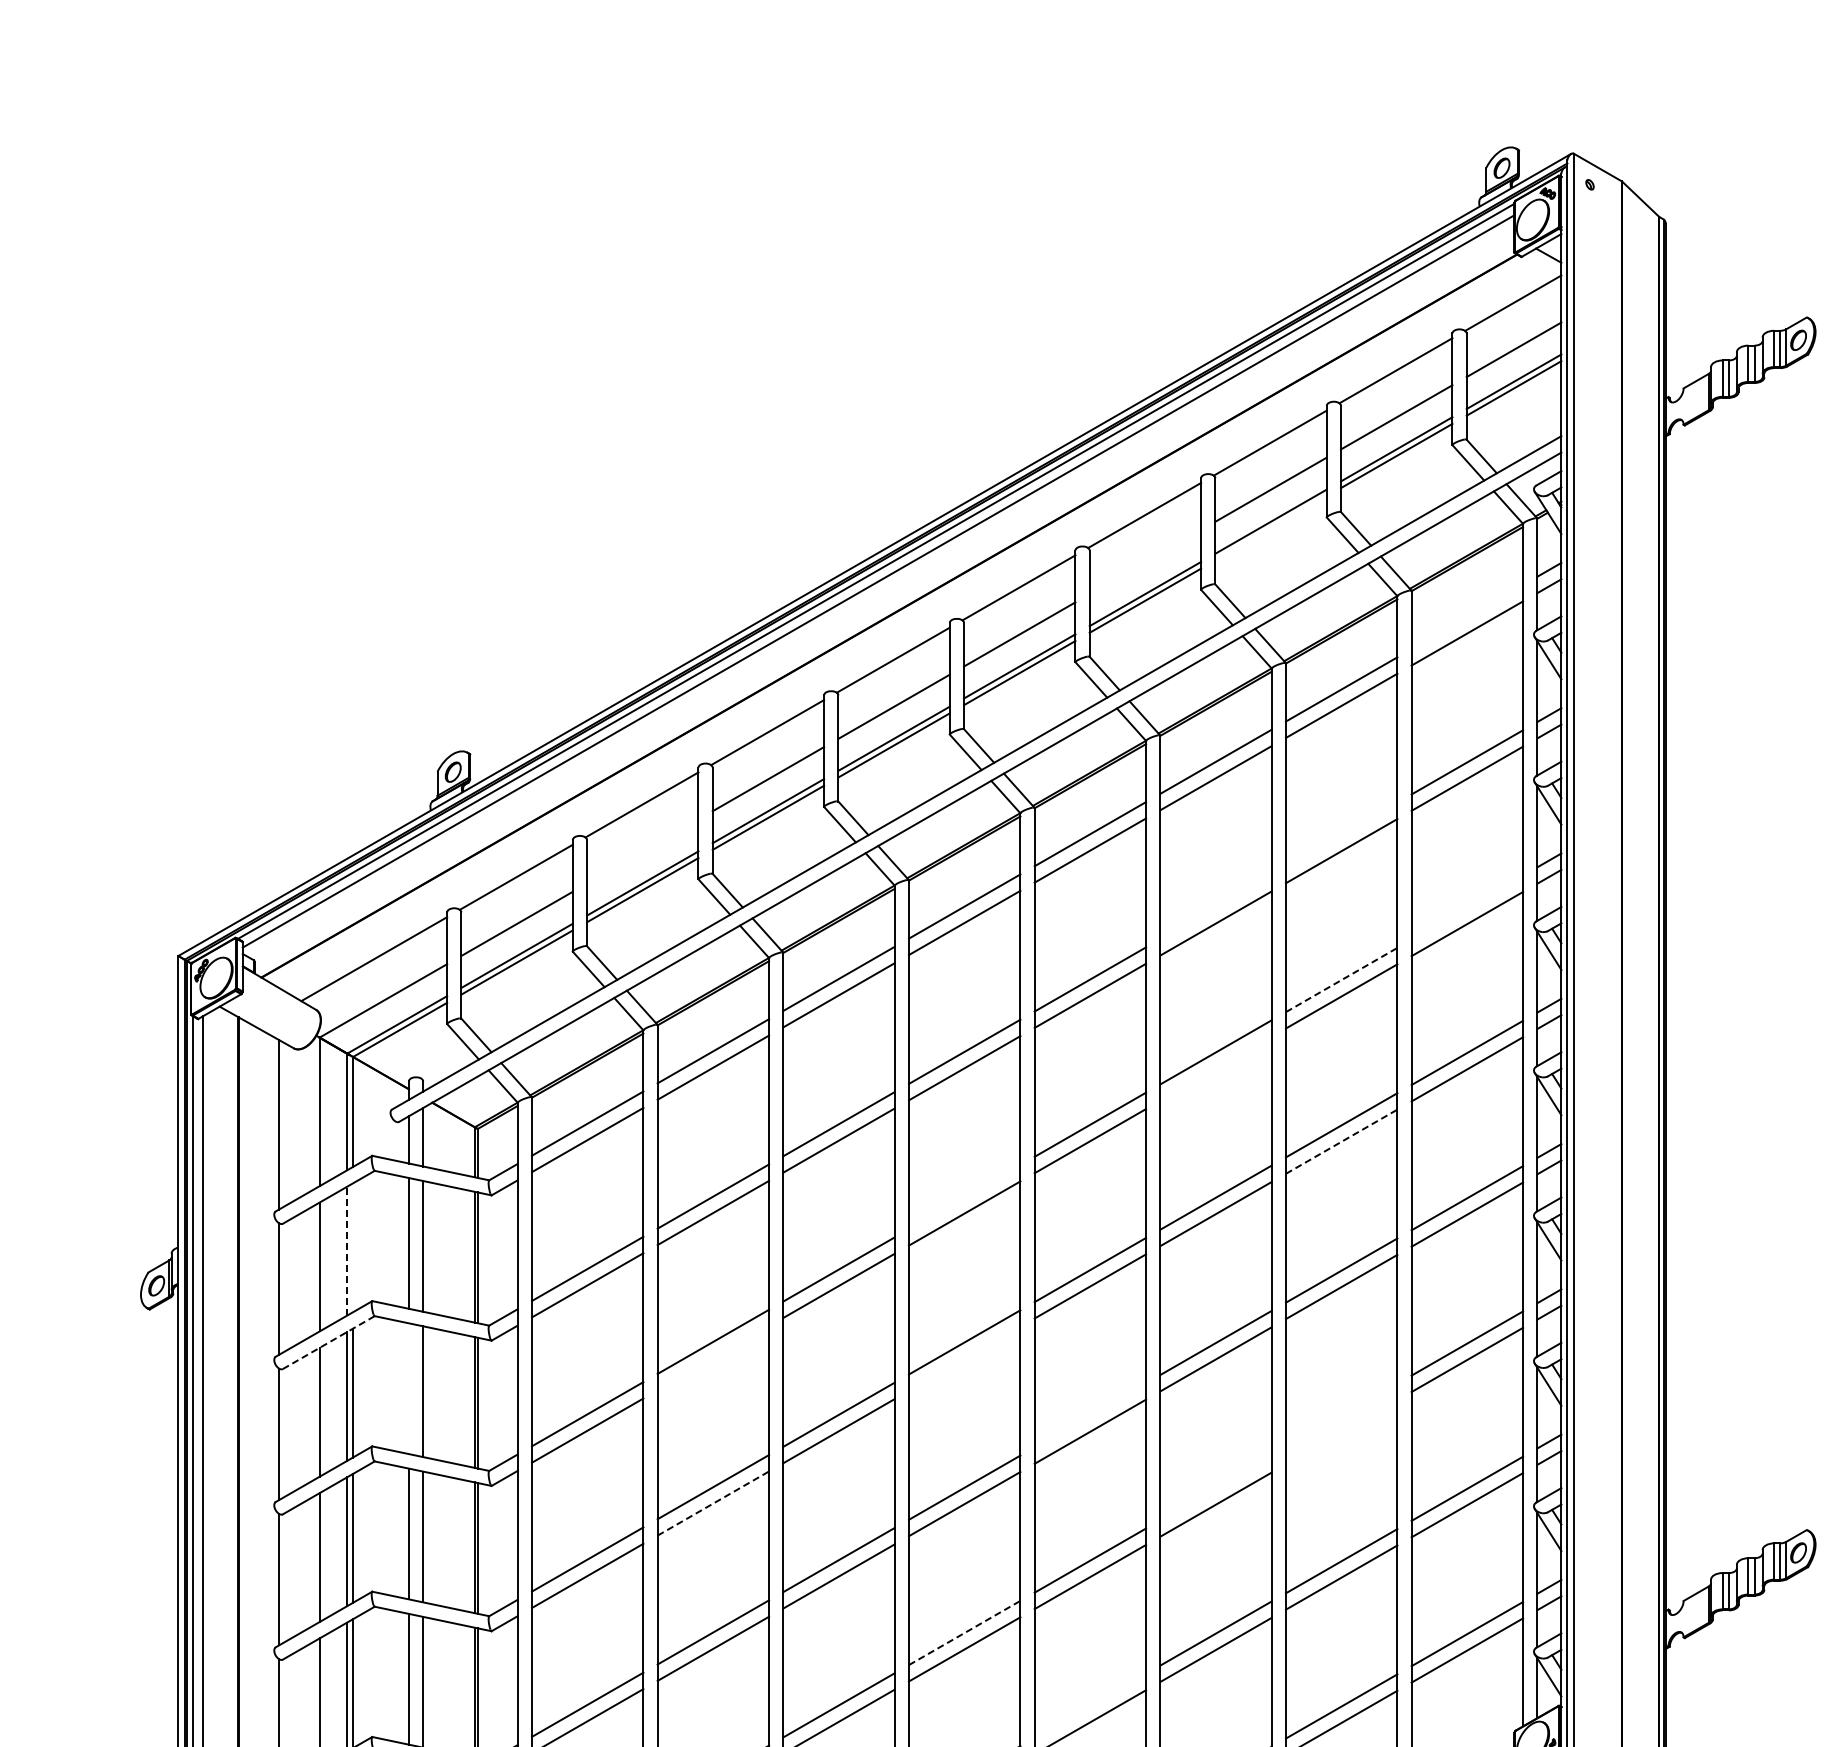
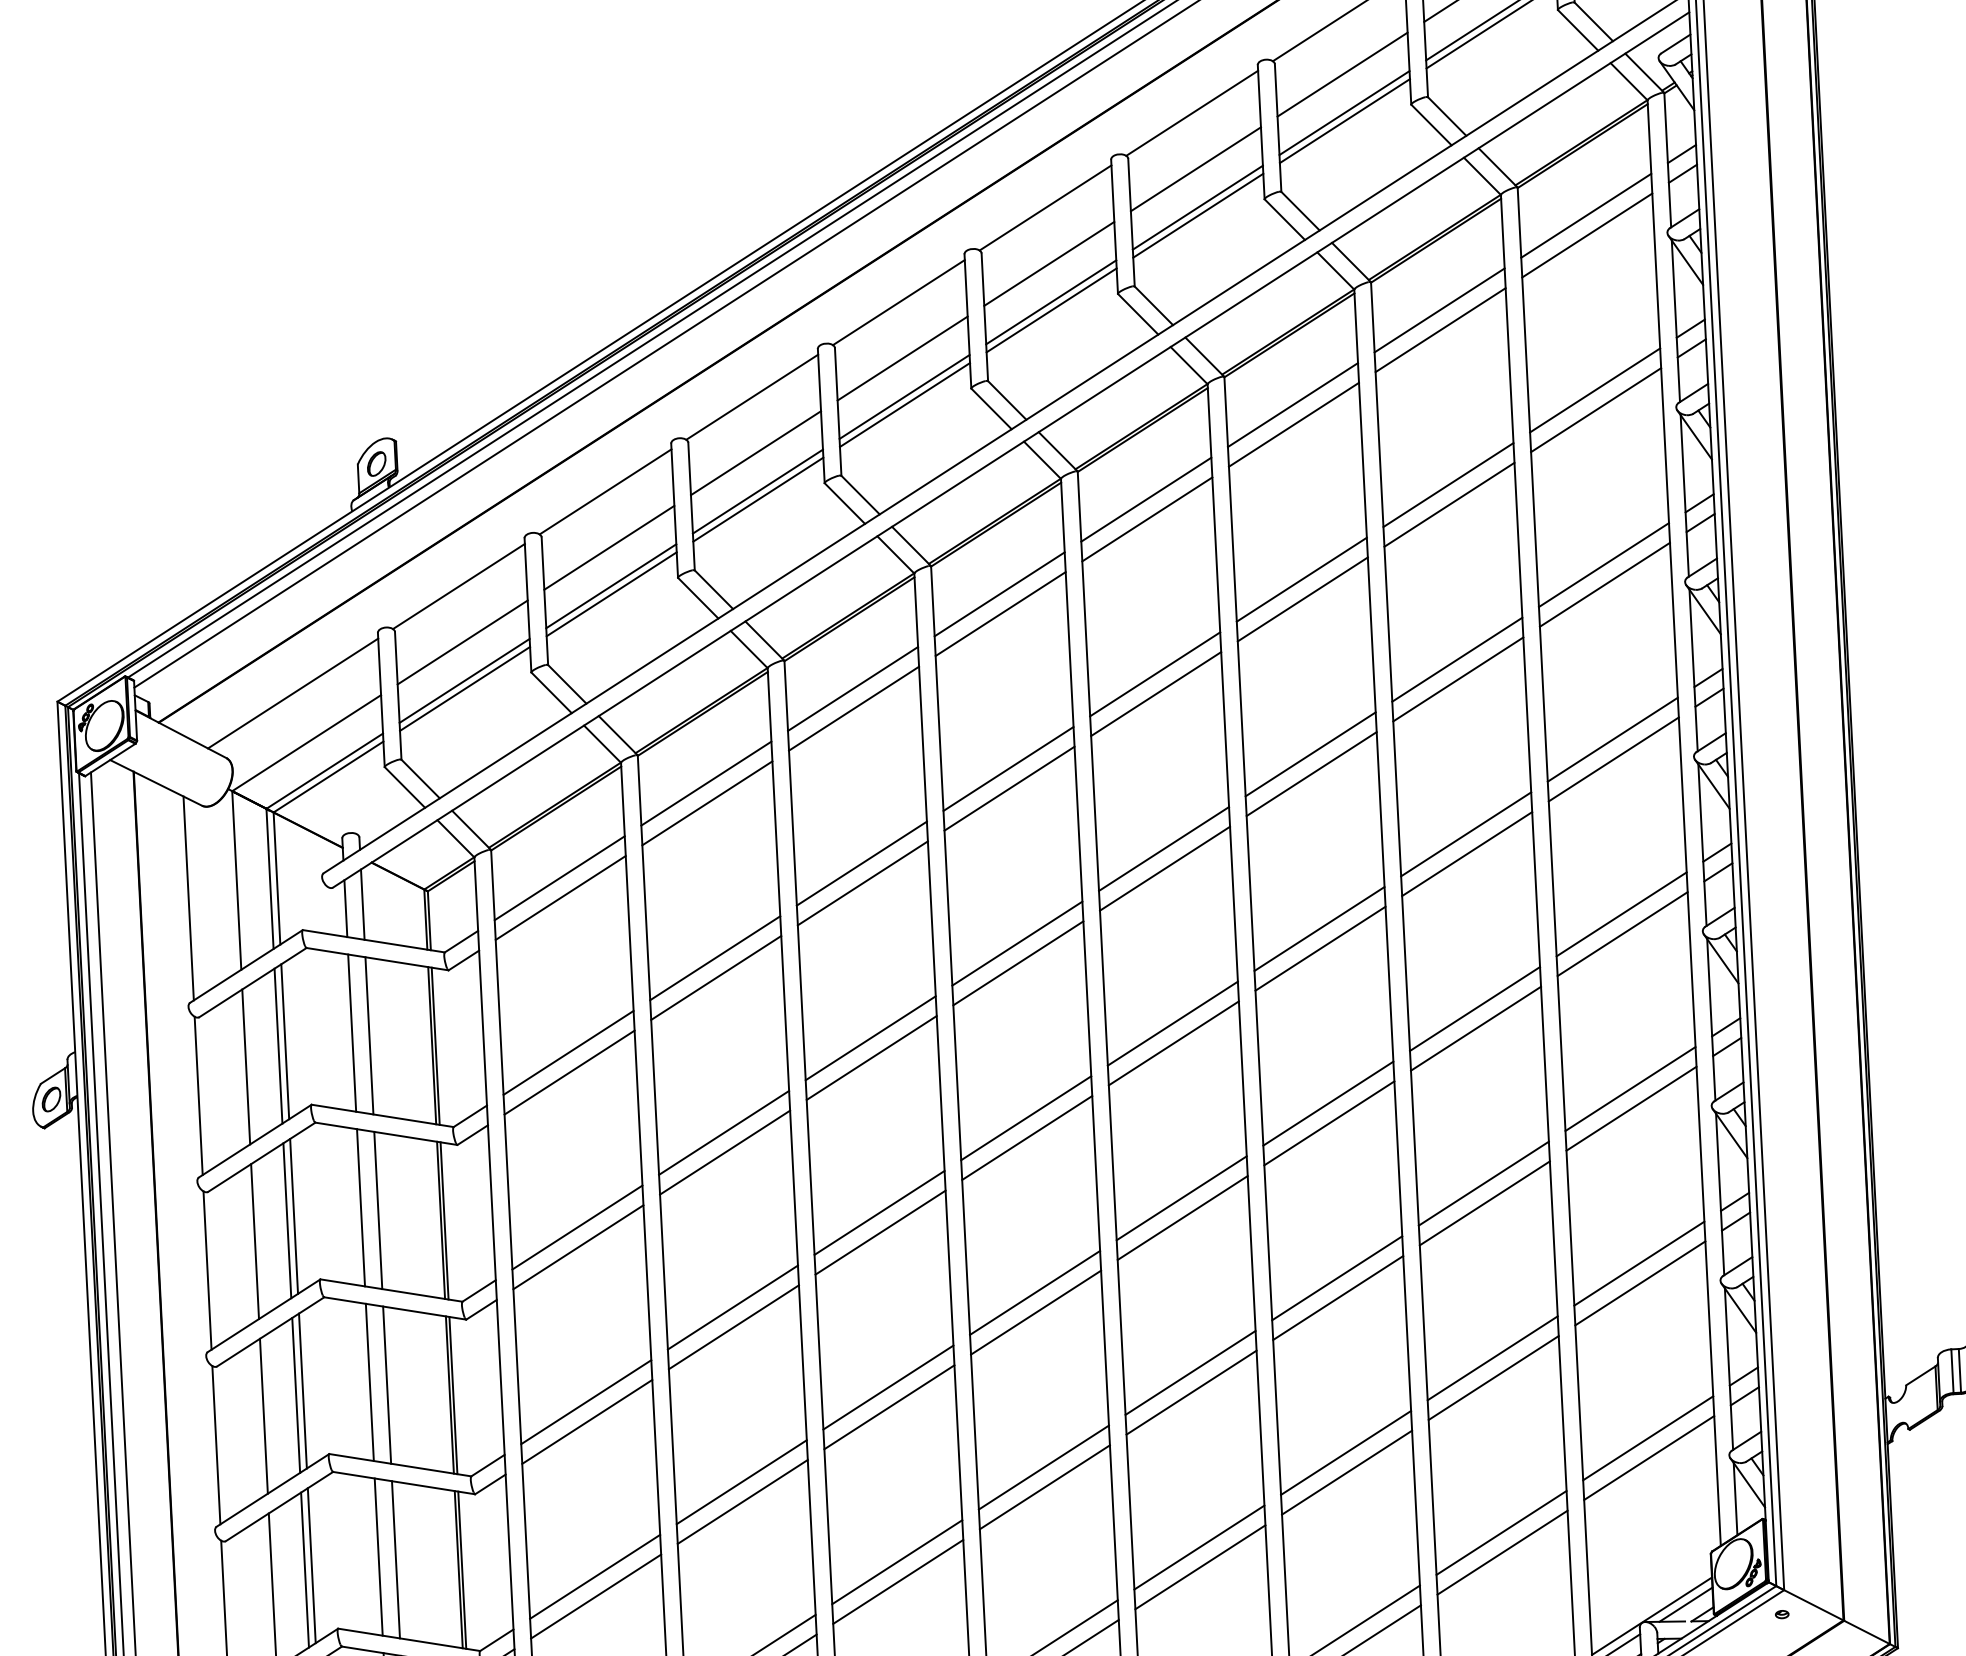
line: (1270, 528) -> (1344, 121), added
line: (1145, 562) -> (1196, 169), added
line: (1467, 616) -> (1586, 215), added
line: (1341, 834) -> (1448, 484), added
line: (642, 851) -> (609, 547), added
line: (1215, 907) -> (1301, 580), added
line: (1467, 907) -> (1604, 564), added
line: (1342, 979) -> (1458, 659), dashed -> solid
line: (1215, 1068) -> (1311, 773), added
line: (1342, 1141) -> (1468, 853), dashed -> solid
line: (964, 1197) -> (1017, 944), added
line: (353, 1247) -> (285, 1041), added
line: (347, 1250) -> (278, 1045), dashed -> solid
line: (329, 1342) -> (262, 1157), dashed -> solid
line: (713, 1358) -> (725, 1152), added
line: (964, 1358) -> (1026, 1137), added
line: (408, 1388) -> (360, 1207), added
line: (1090, 1415) -> (1181, 1198), added
line: (1341, 1415) -> (1483, 1183), added
line: (1341, 1432) -> (1484, 1203), added
line: (1215, 1488) -> (1336, 1278), added
line: (713, 1503) -> (734, 1327), dashed -> solid
line: (965, 1632) -> (1044, 1466), dashed -> solid
line: (1090, 1705) -> (1199, 1547), added

